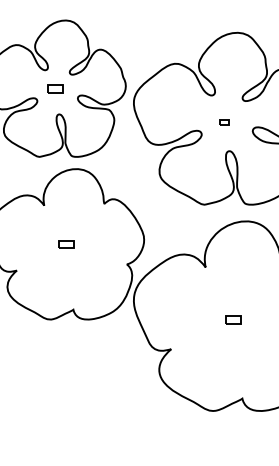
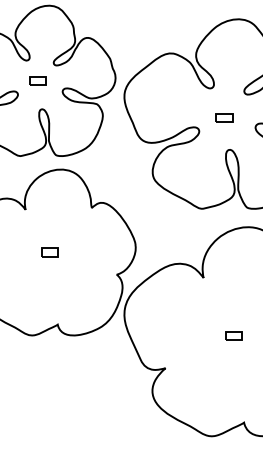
part: (224, 122) -> (224, 118), size x1.67

